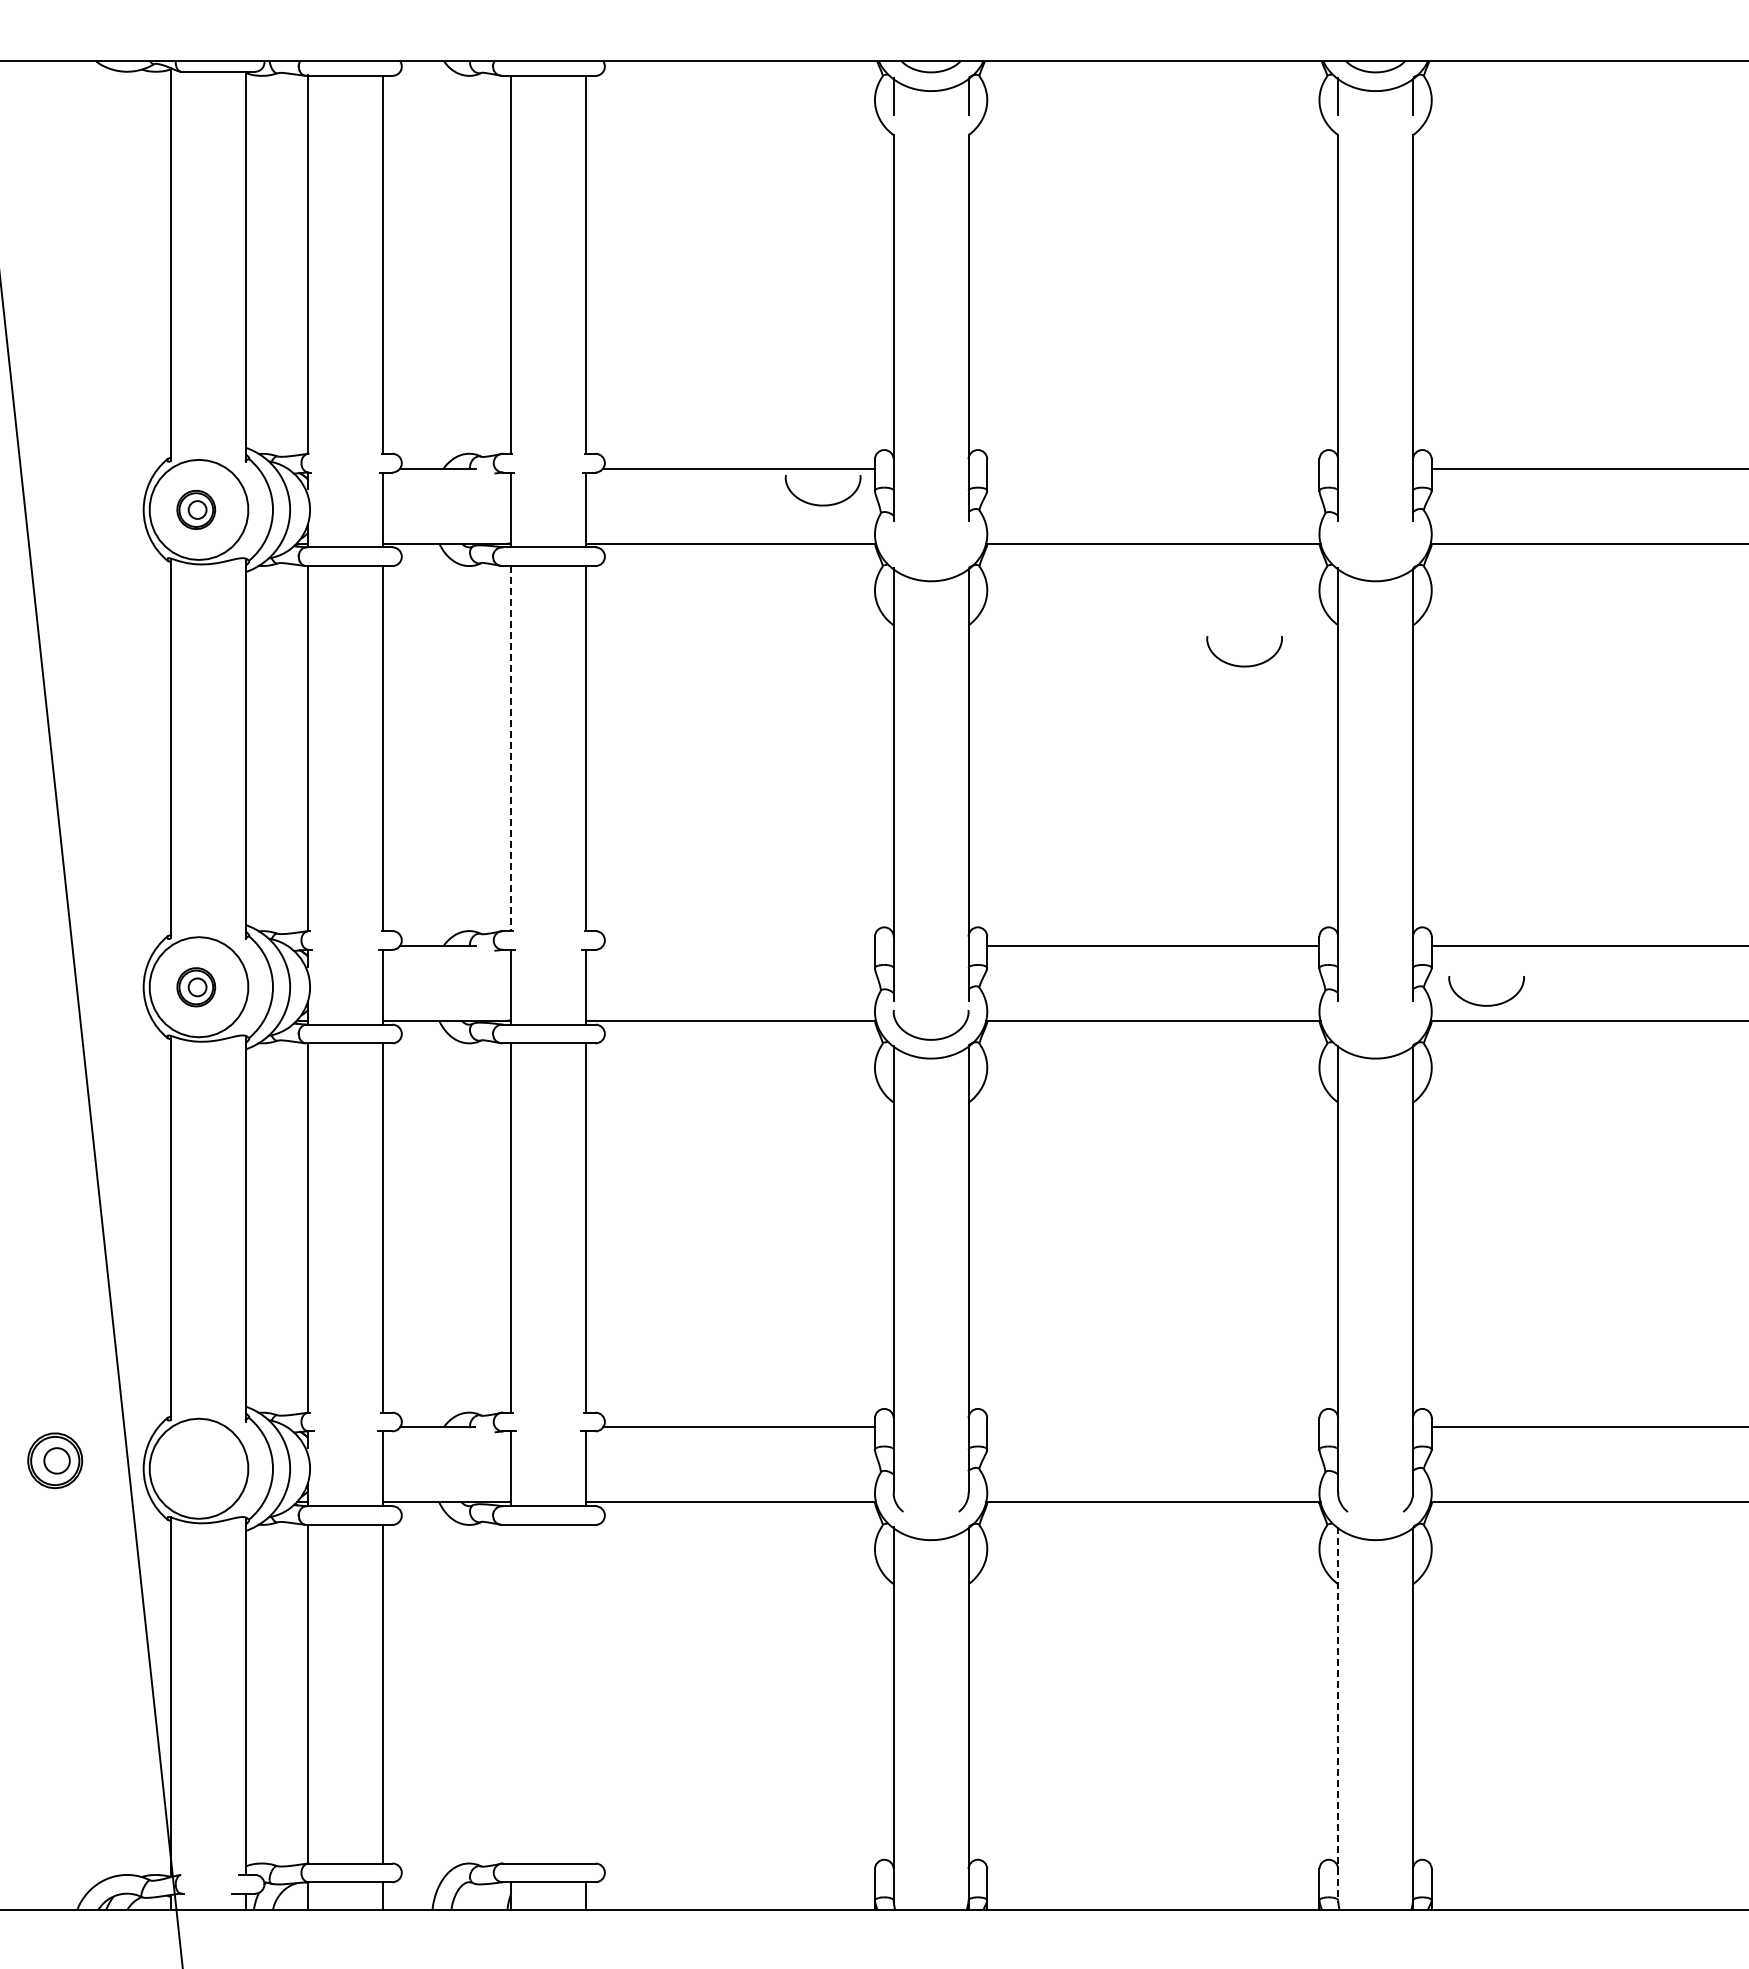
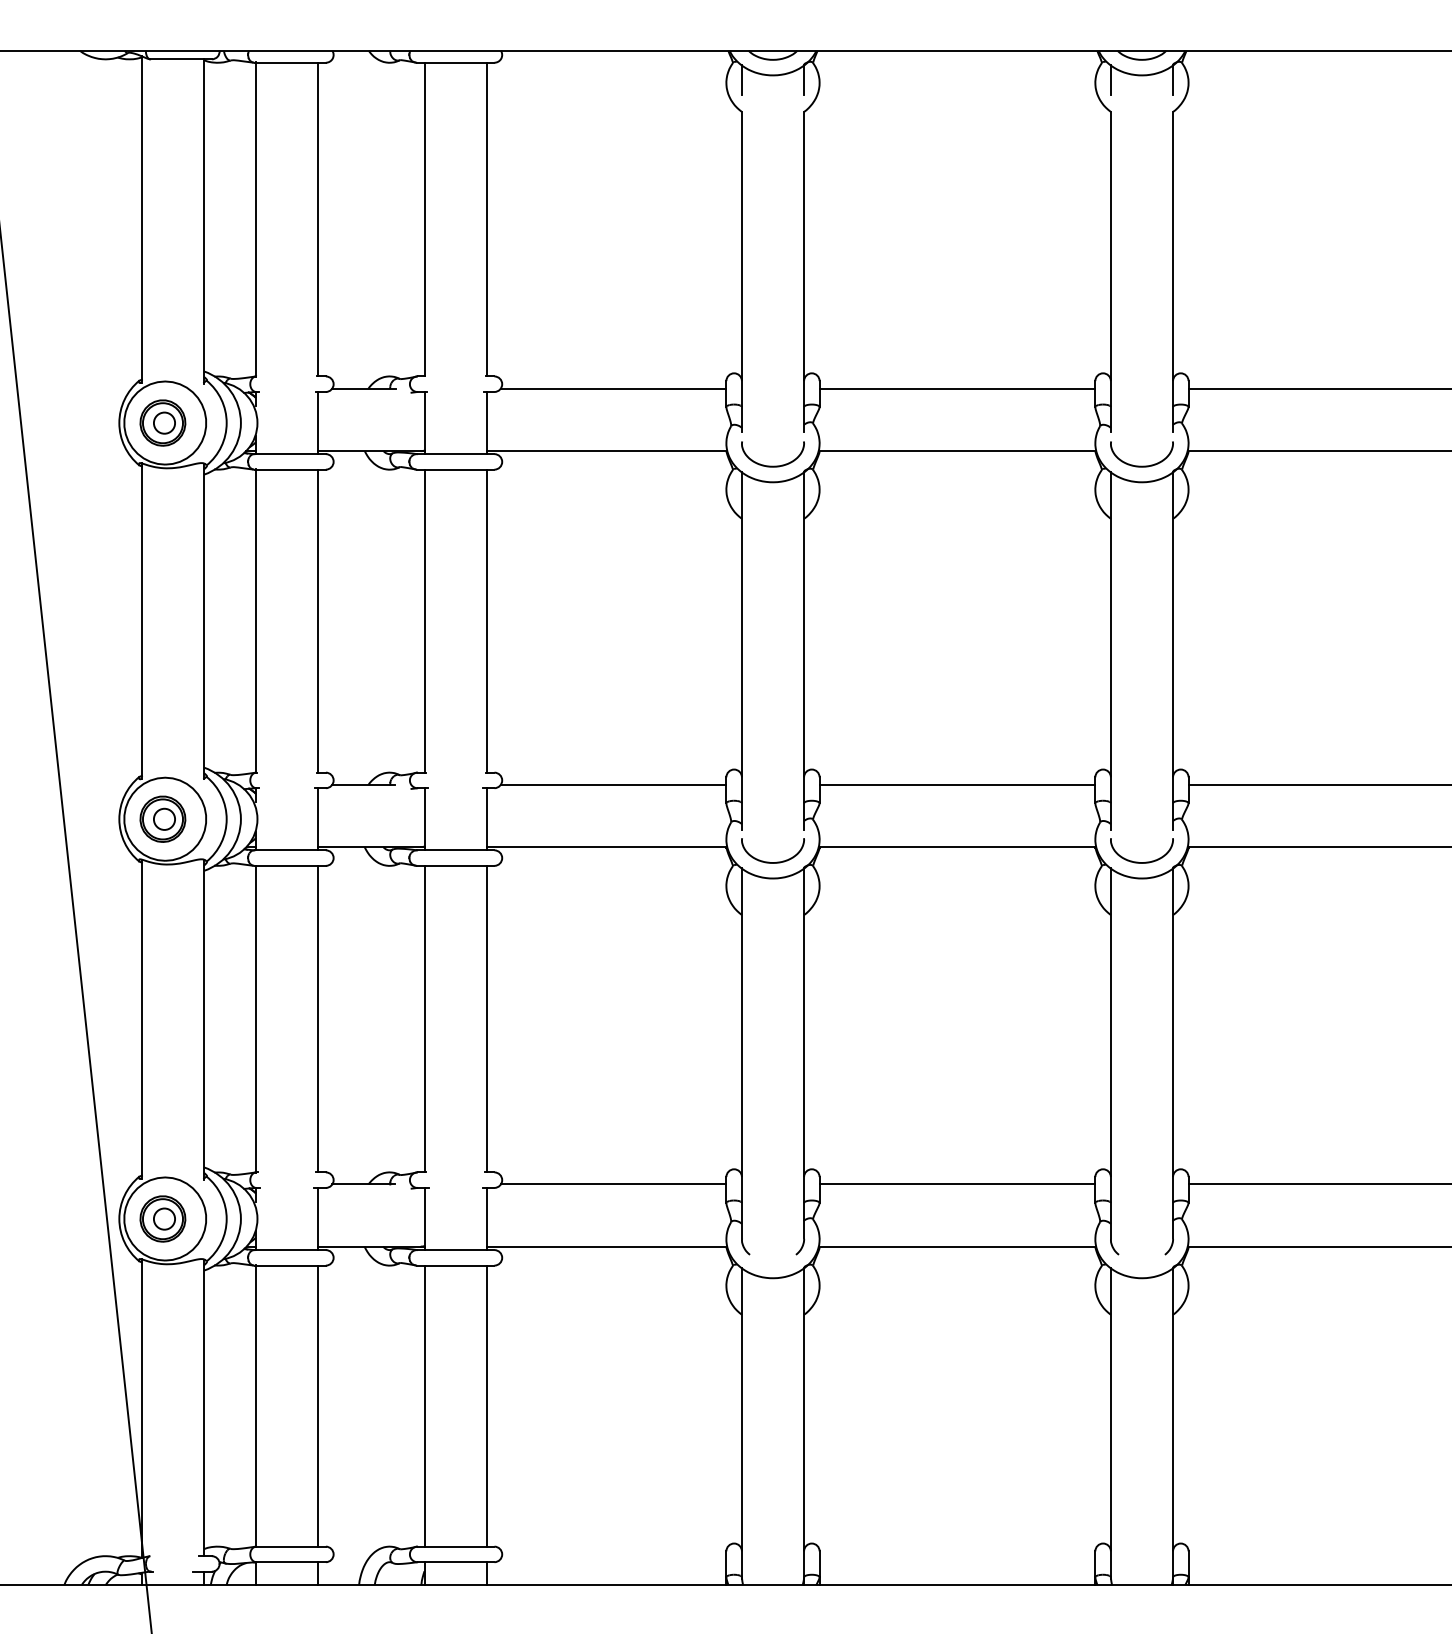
line: (1153, 468) -> (957, 388), added
curve: (822, 504) -> (772, 465), moved
part: (196, 509) -> (163, 422), size x1.43
curve: (1244, 665) -> (1141, 465), moved
line: (511, 748) -> (424, 621), dashed -> solid
line: (738, 945) -> (613, 784), added
part: (196, 987) -> (163, 819), size x1.43
curve: (1484, 1004) -> (1140, 861), moved
line: (1153, 1427) -> (957, 1184), added
part: (55, 1460) -> (163, 1218), moved
line: (511, 1693) -> (424, 1405), added
line: (586, 1693) -> (486, 1405), added
line: (1338, 1714) -> (1111, 1422), dashed -> solid

